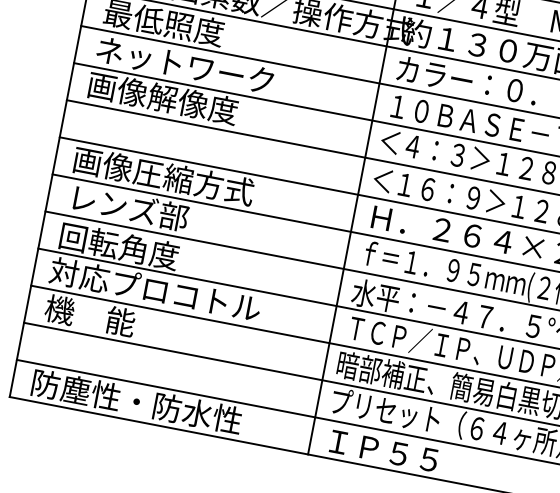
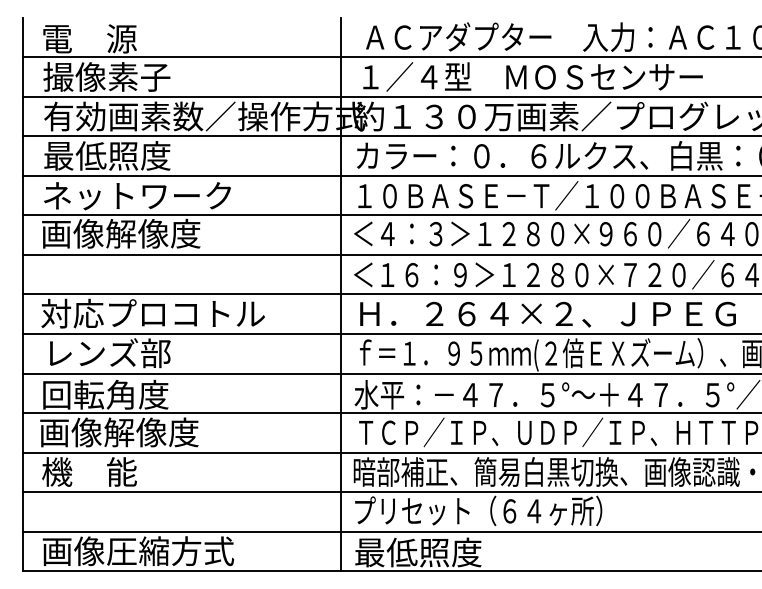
text: (177, 178) -> (152, 313), 画像圧縮方式 -> 対応プロコトル
text: (155, 289) -> (151, 432), 対応プロコトル -> 画像解像度
text: (135, 401) -> (153, 551), 防塵性・防水性 -> 画像圧縮方式
text: (384, 450) -> (418, 552), ＩＰ５５ -> 最低照度

